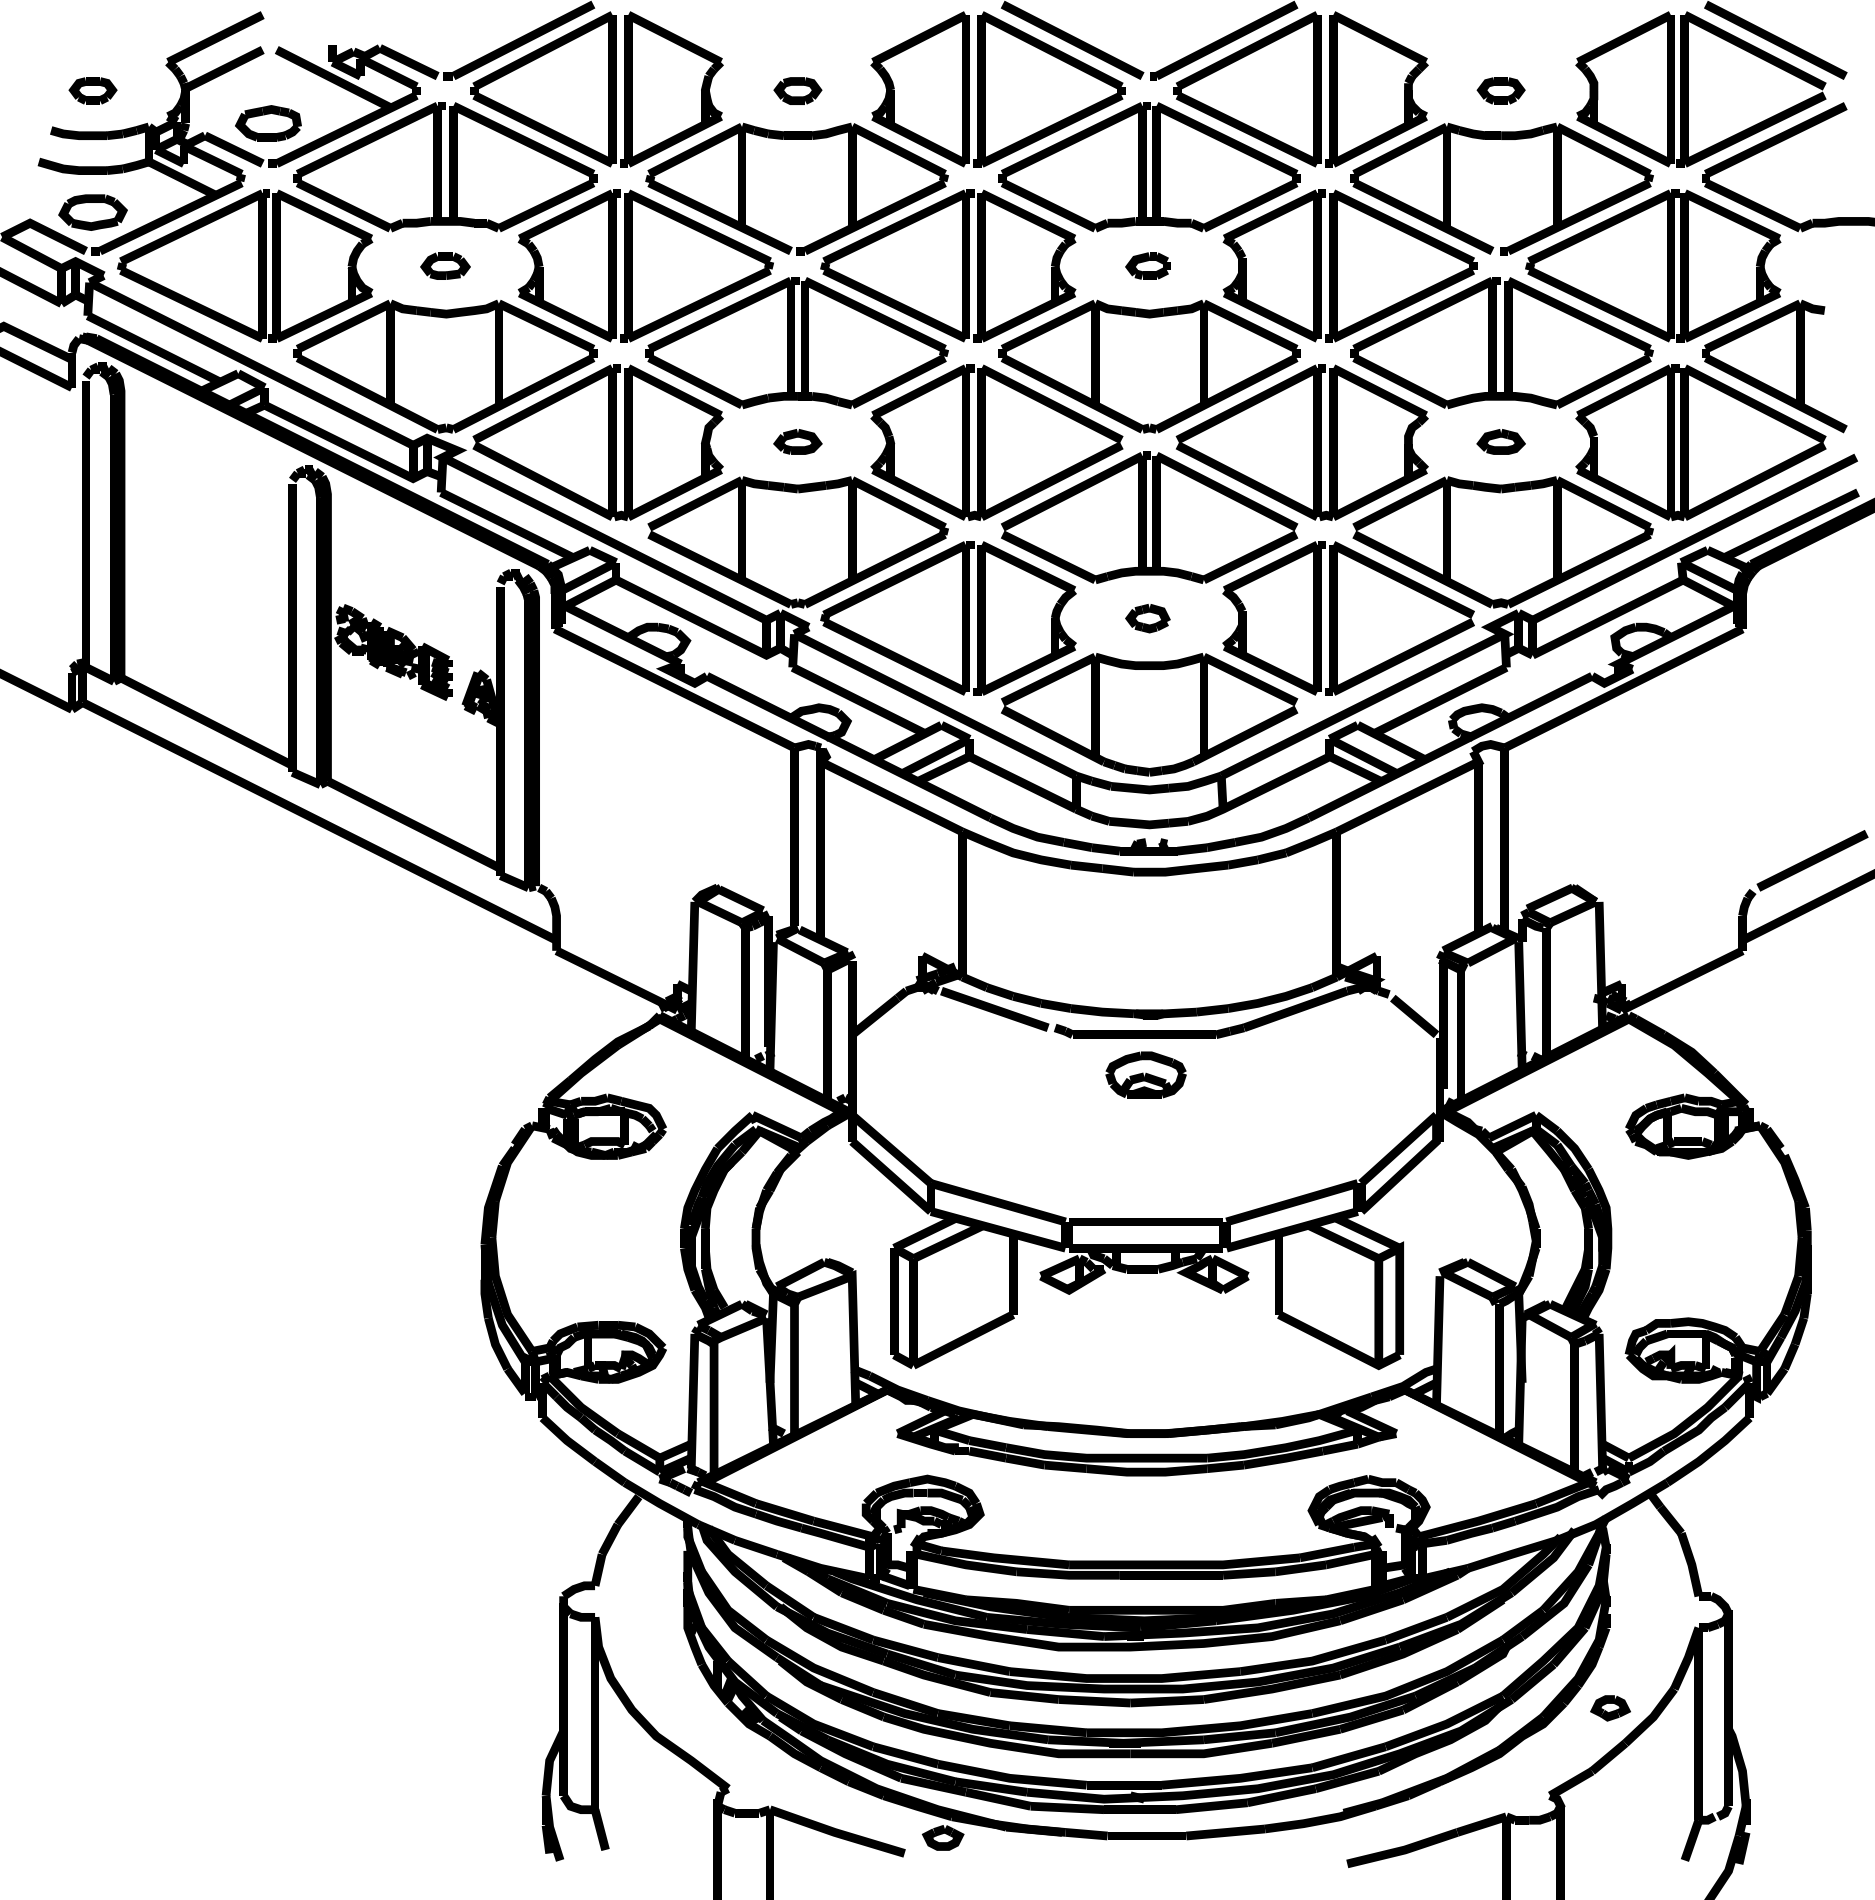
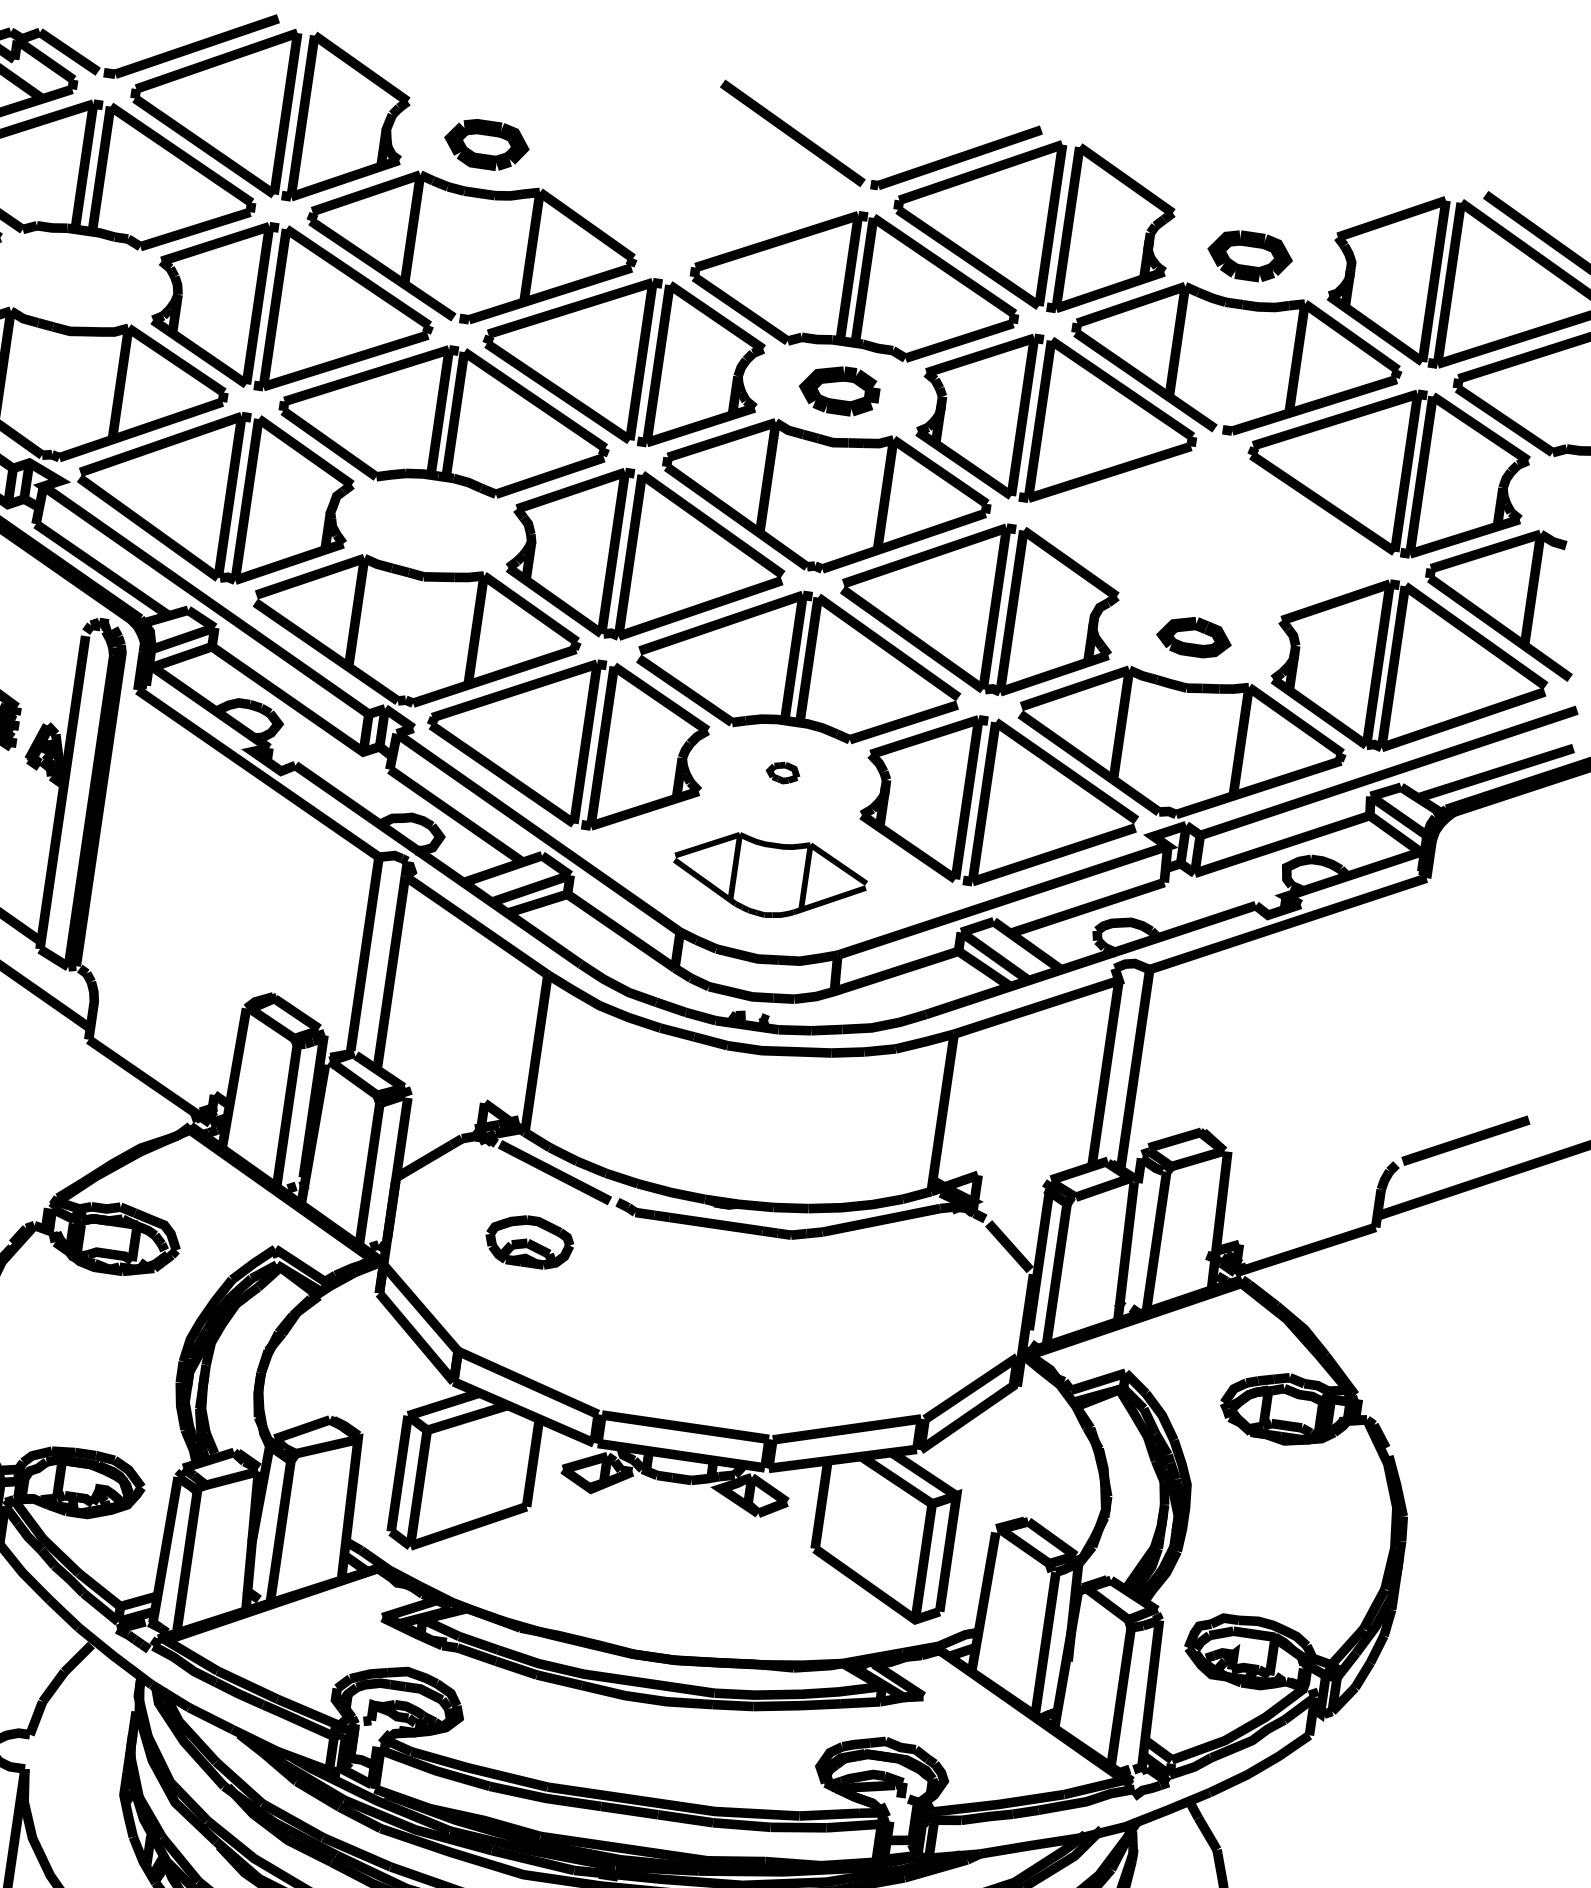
part: (997, 89) -> (703, 174), removed
part: (797, 90) -> (486, 144), size x1.6
part: (1500, 90) -> (1249, 255), size x1.6
part: (445, 265) -> (76, 278), removed
part: (1147, 265) -> (838, 389), size x1.6
part: (1501, 343) -> (1210, 530), removed
part: (797, 441) -> (430, 525), removed
part: (1500, 441) -> (1193, 636), size x1.4
part: (1147, 618) -> (782, 772), size x0.7
part: (1149, 714) -> (769, 877), size x0.6
part: (1145, 1074) -> (529, 1240), moved

